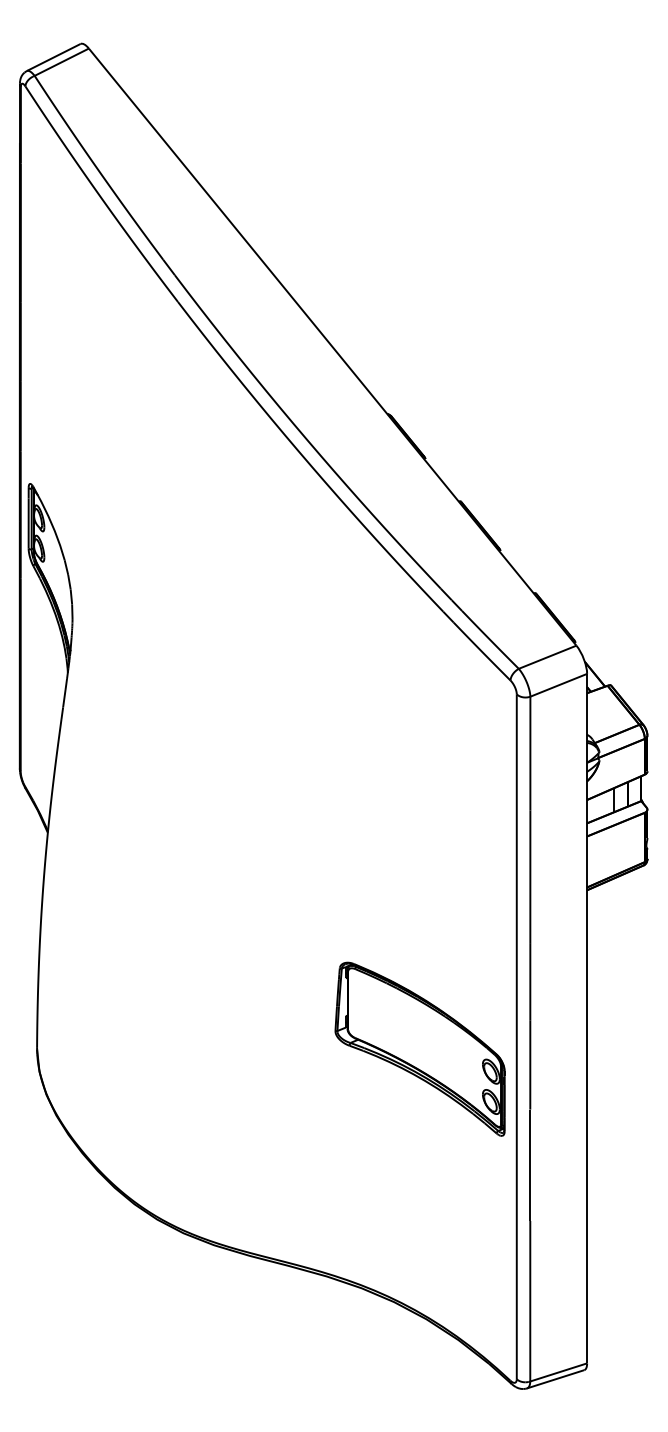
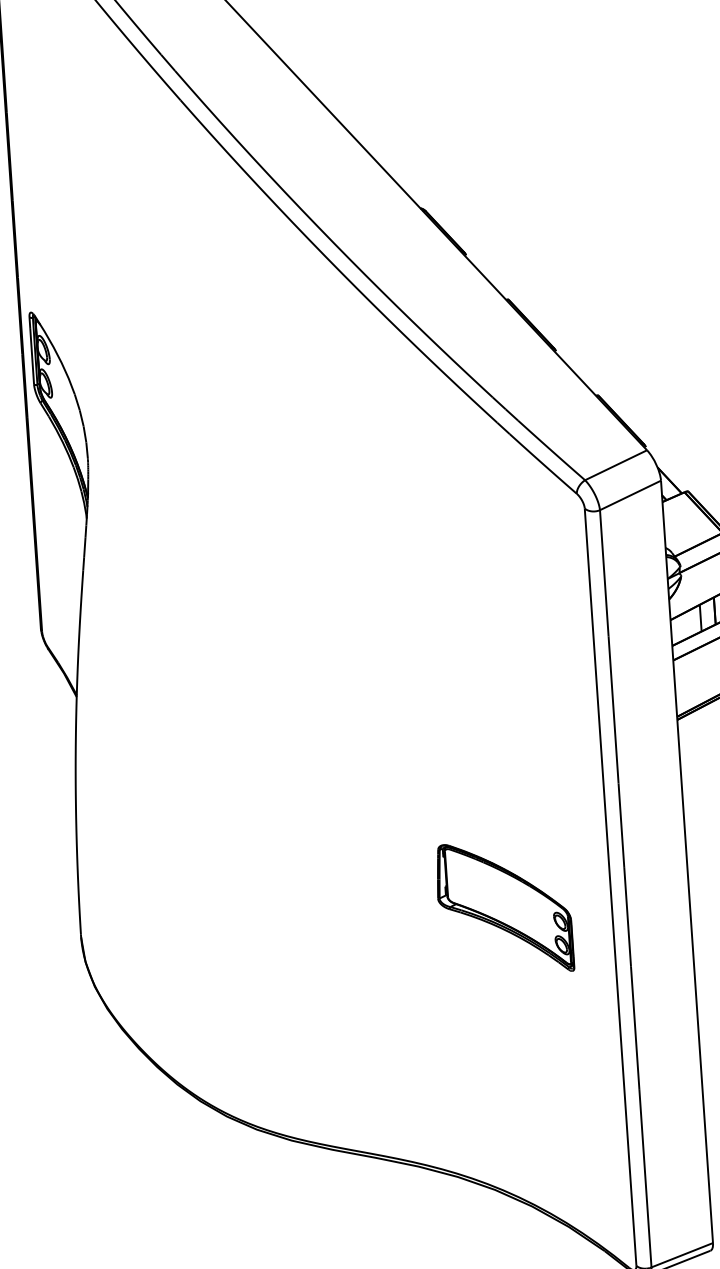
part: (419, 1048) -> (503, 907), size x0.7

